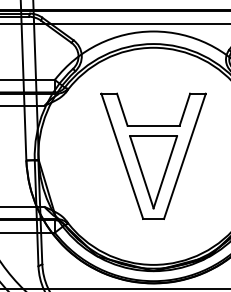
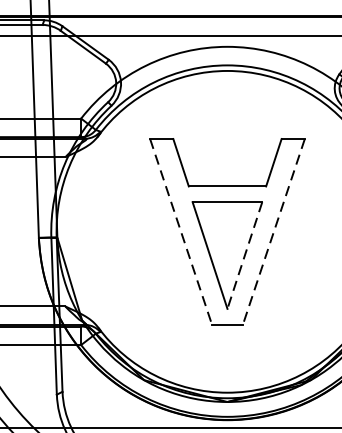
line: (122, 156) -> (181, 232), solid -> dashed
line: (184, 156) -> (273, 232), solid -> dashed
line: (165, 172) -> (245, 255), solid -> dashed

